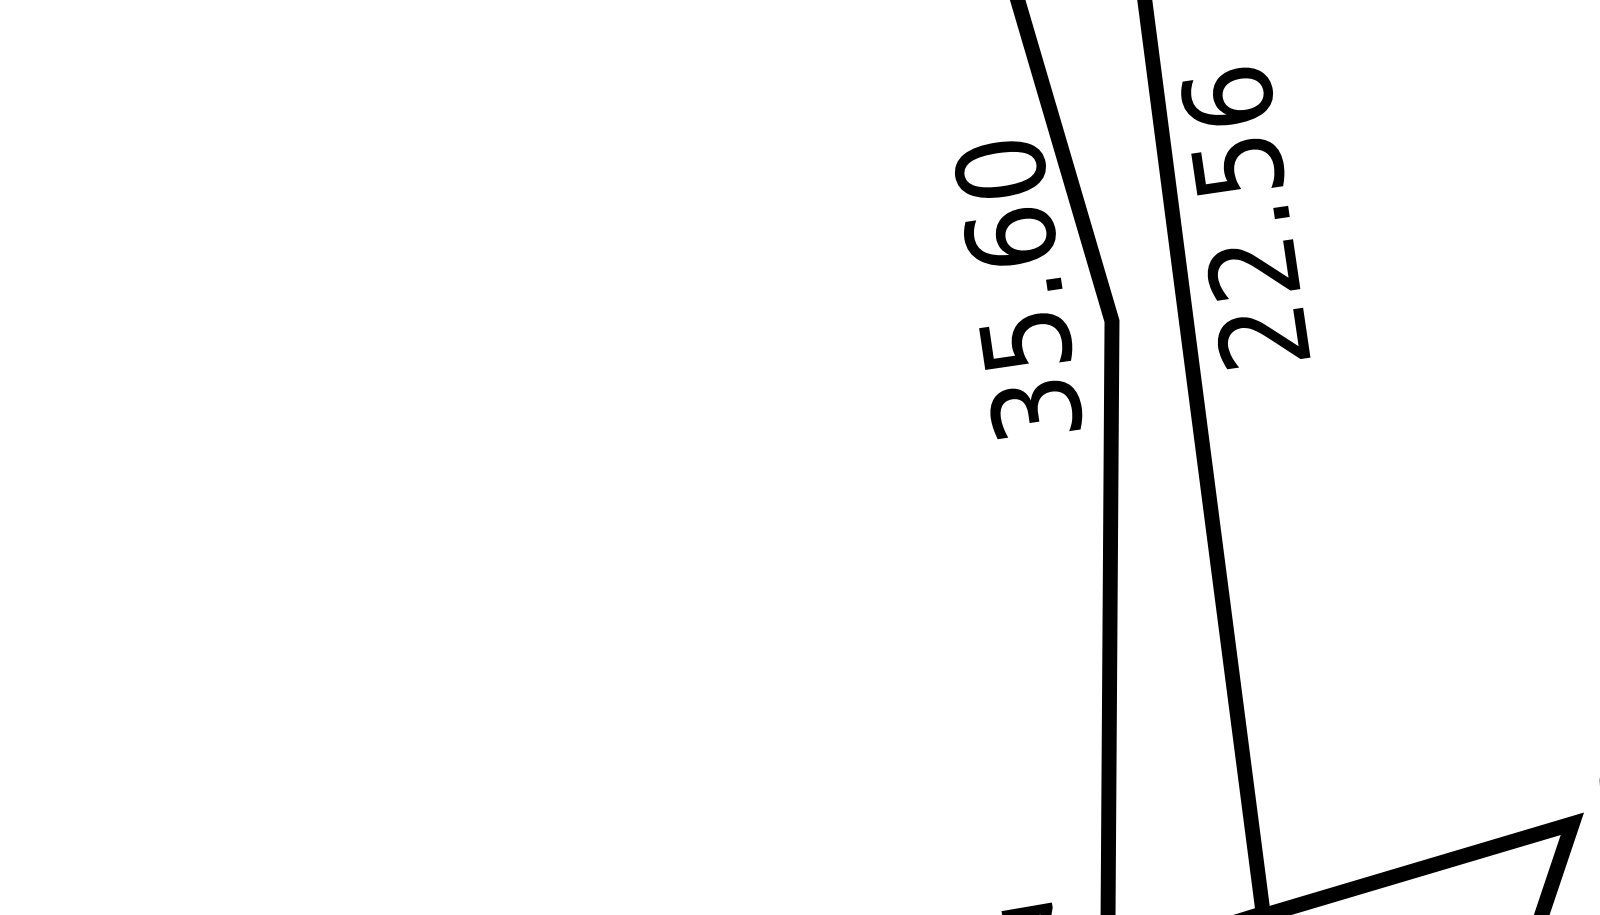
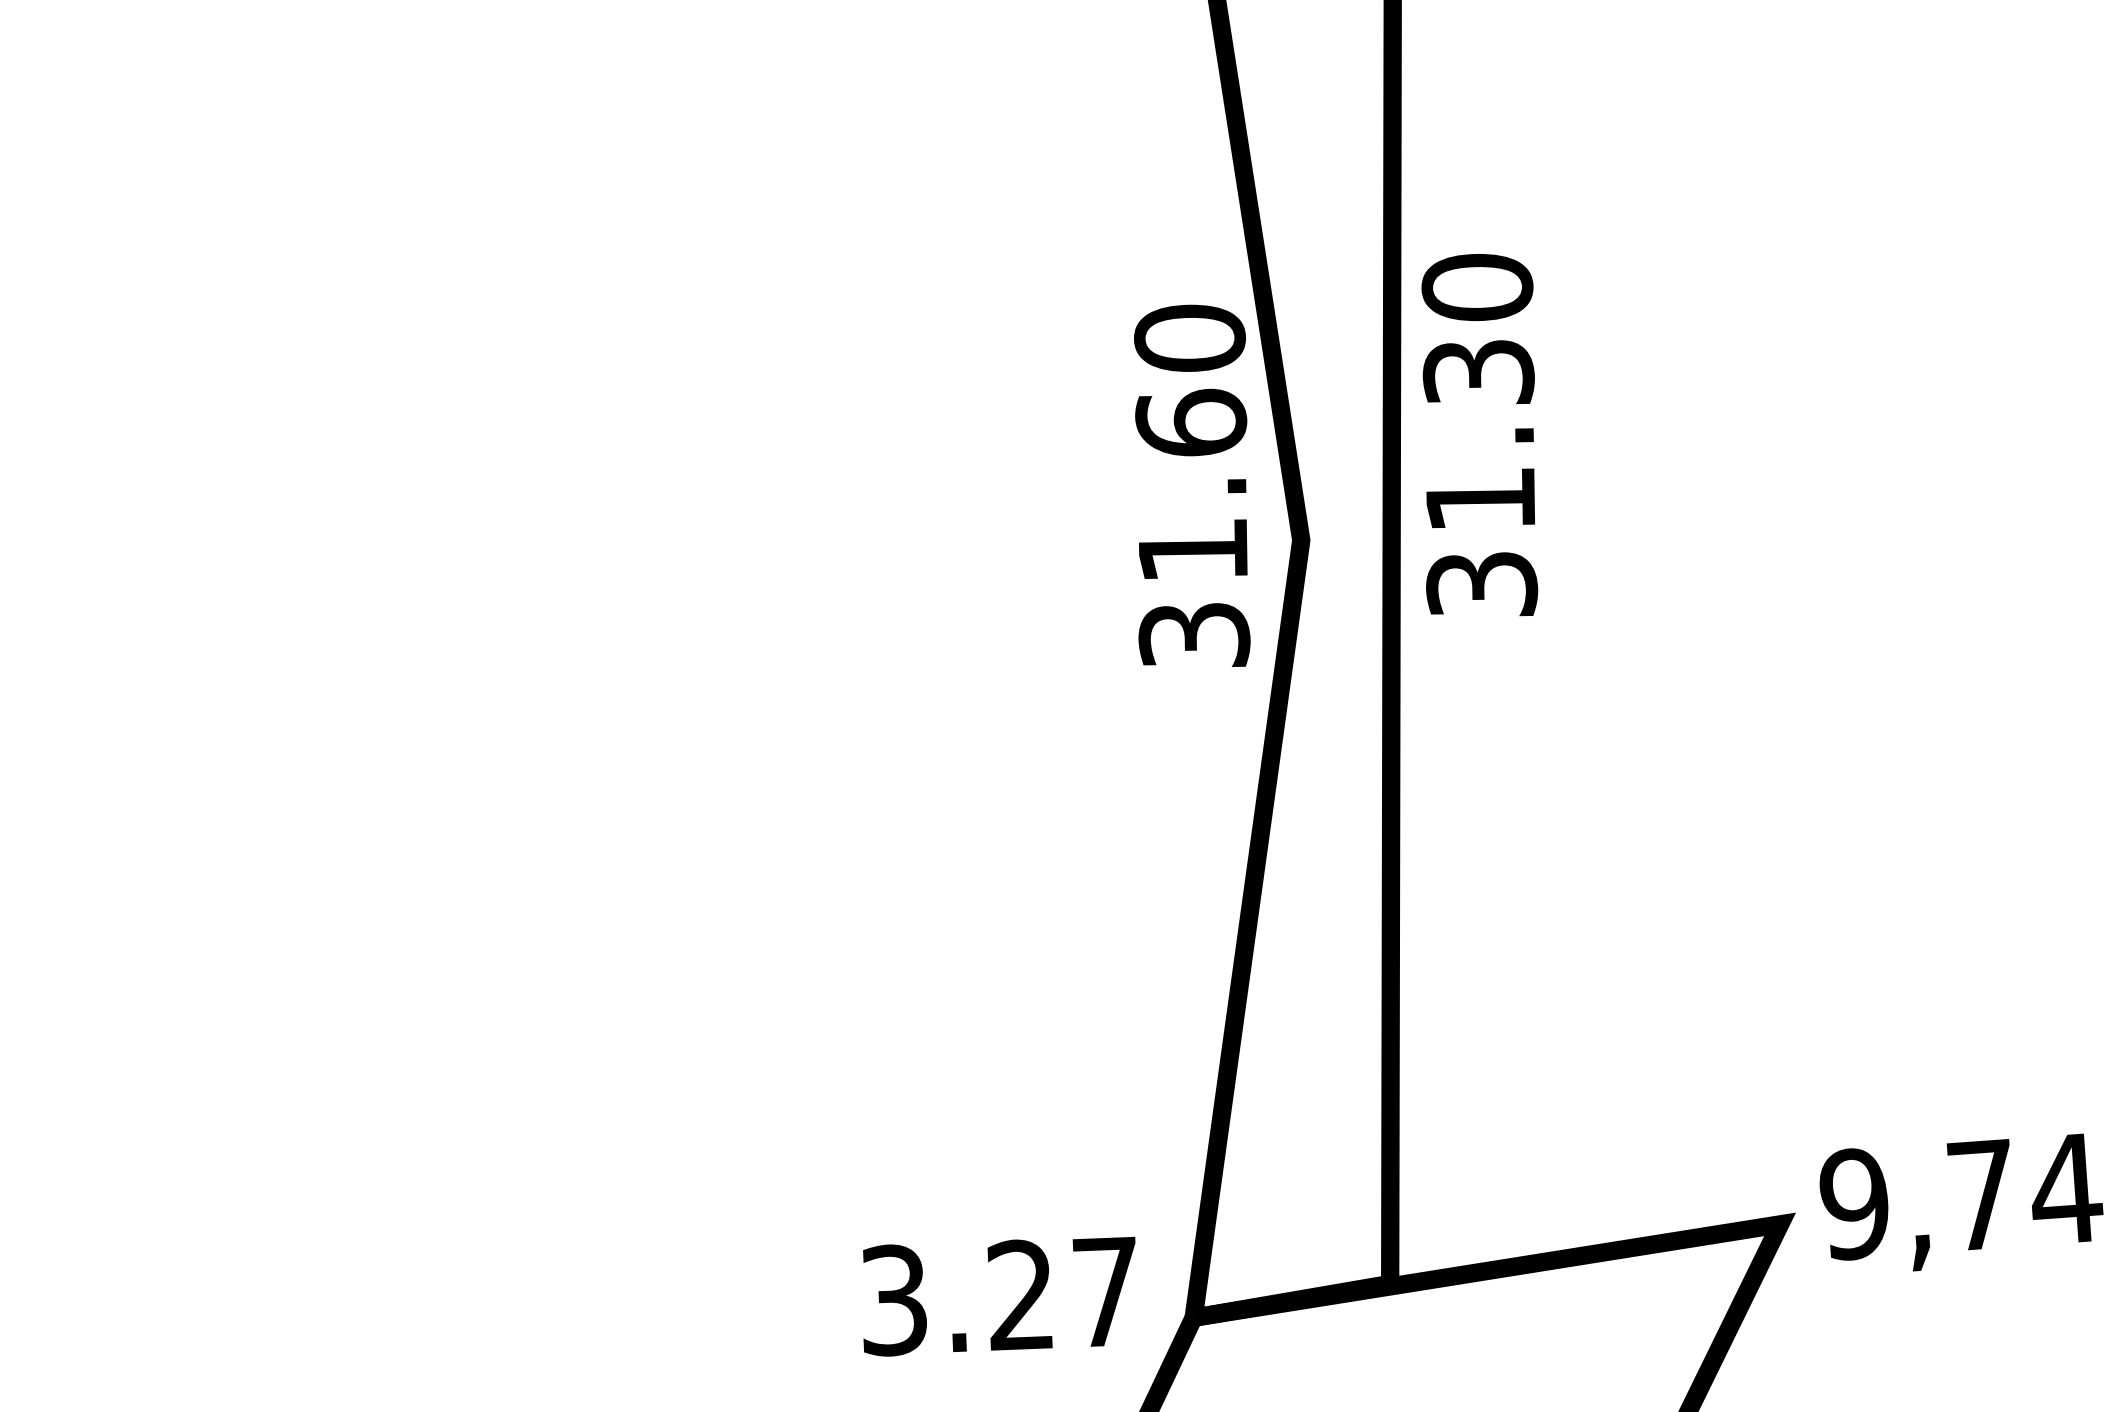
text: (1245, 217) -> (1479, 435), 22.56 -> 31.30
text: (1025, 340) -> (1193, 550), 35.60 -> 31.60

